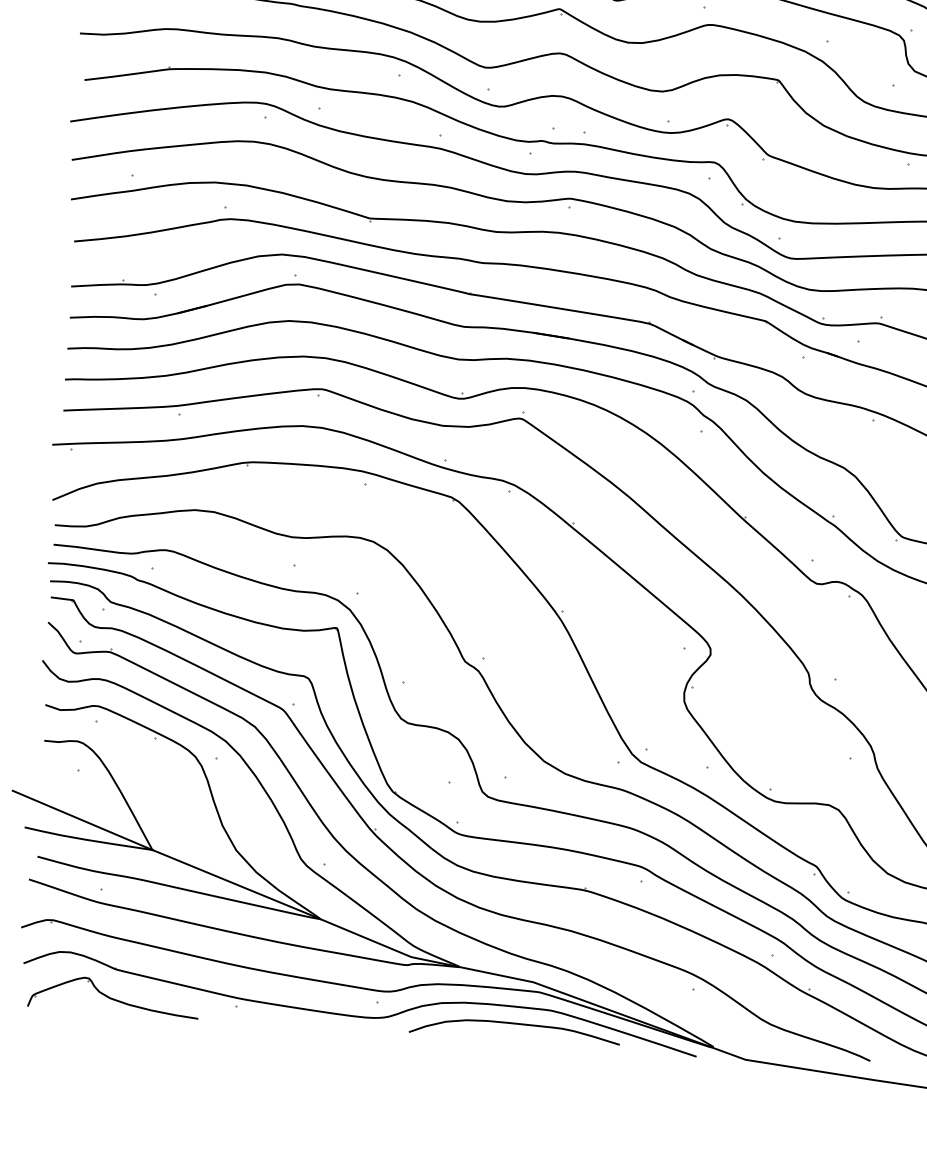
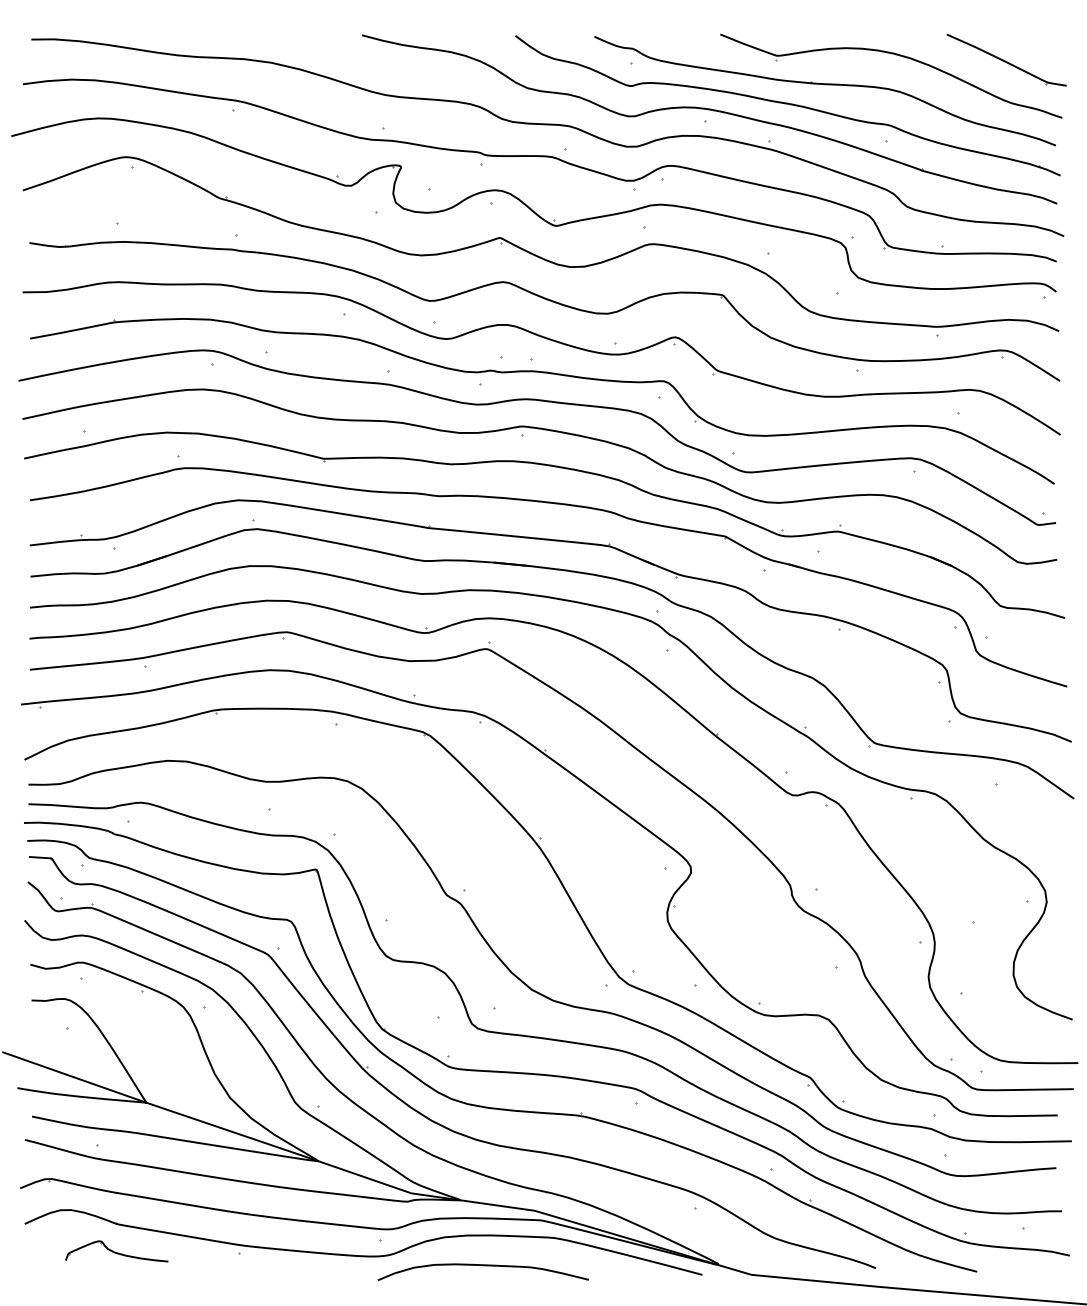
part: (113, 996) -> (116, 1251), size x0.6
curve: (514, 1024) -> (482, 1266), moved

